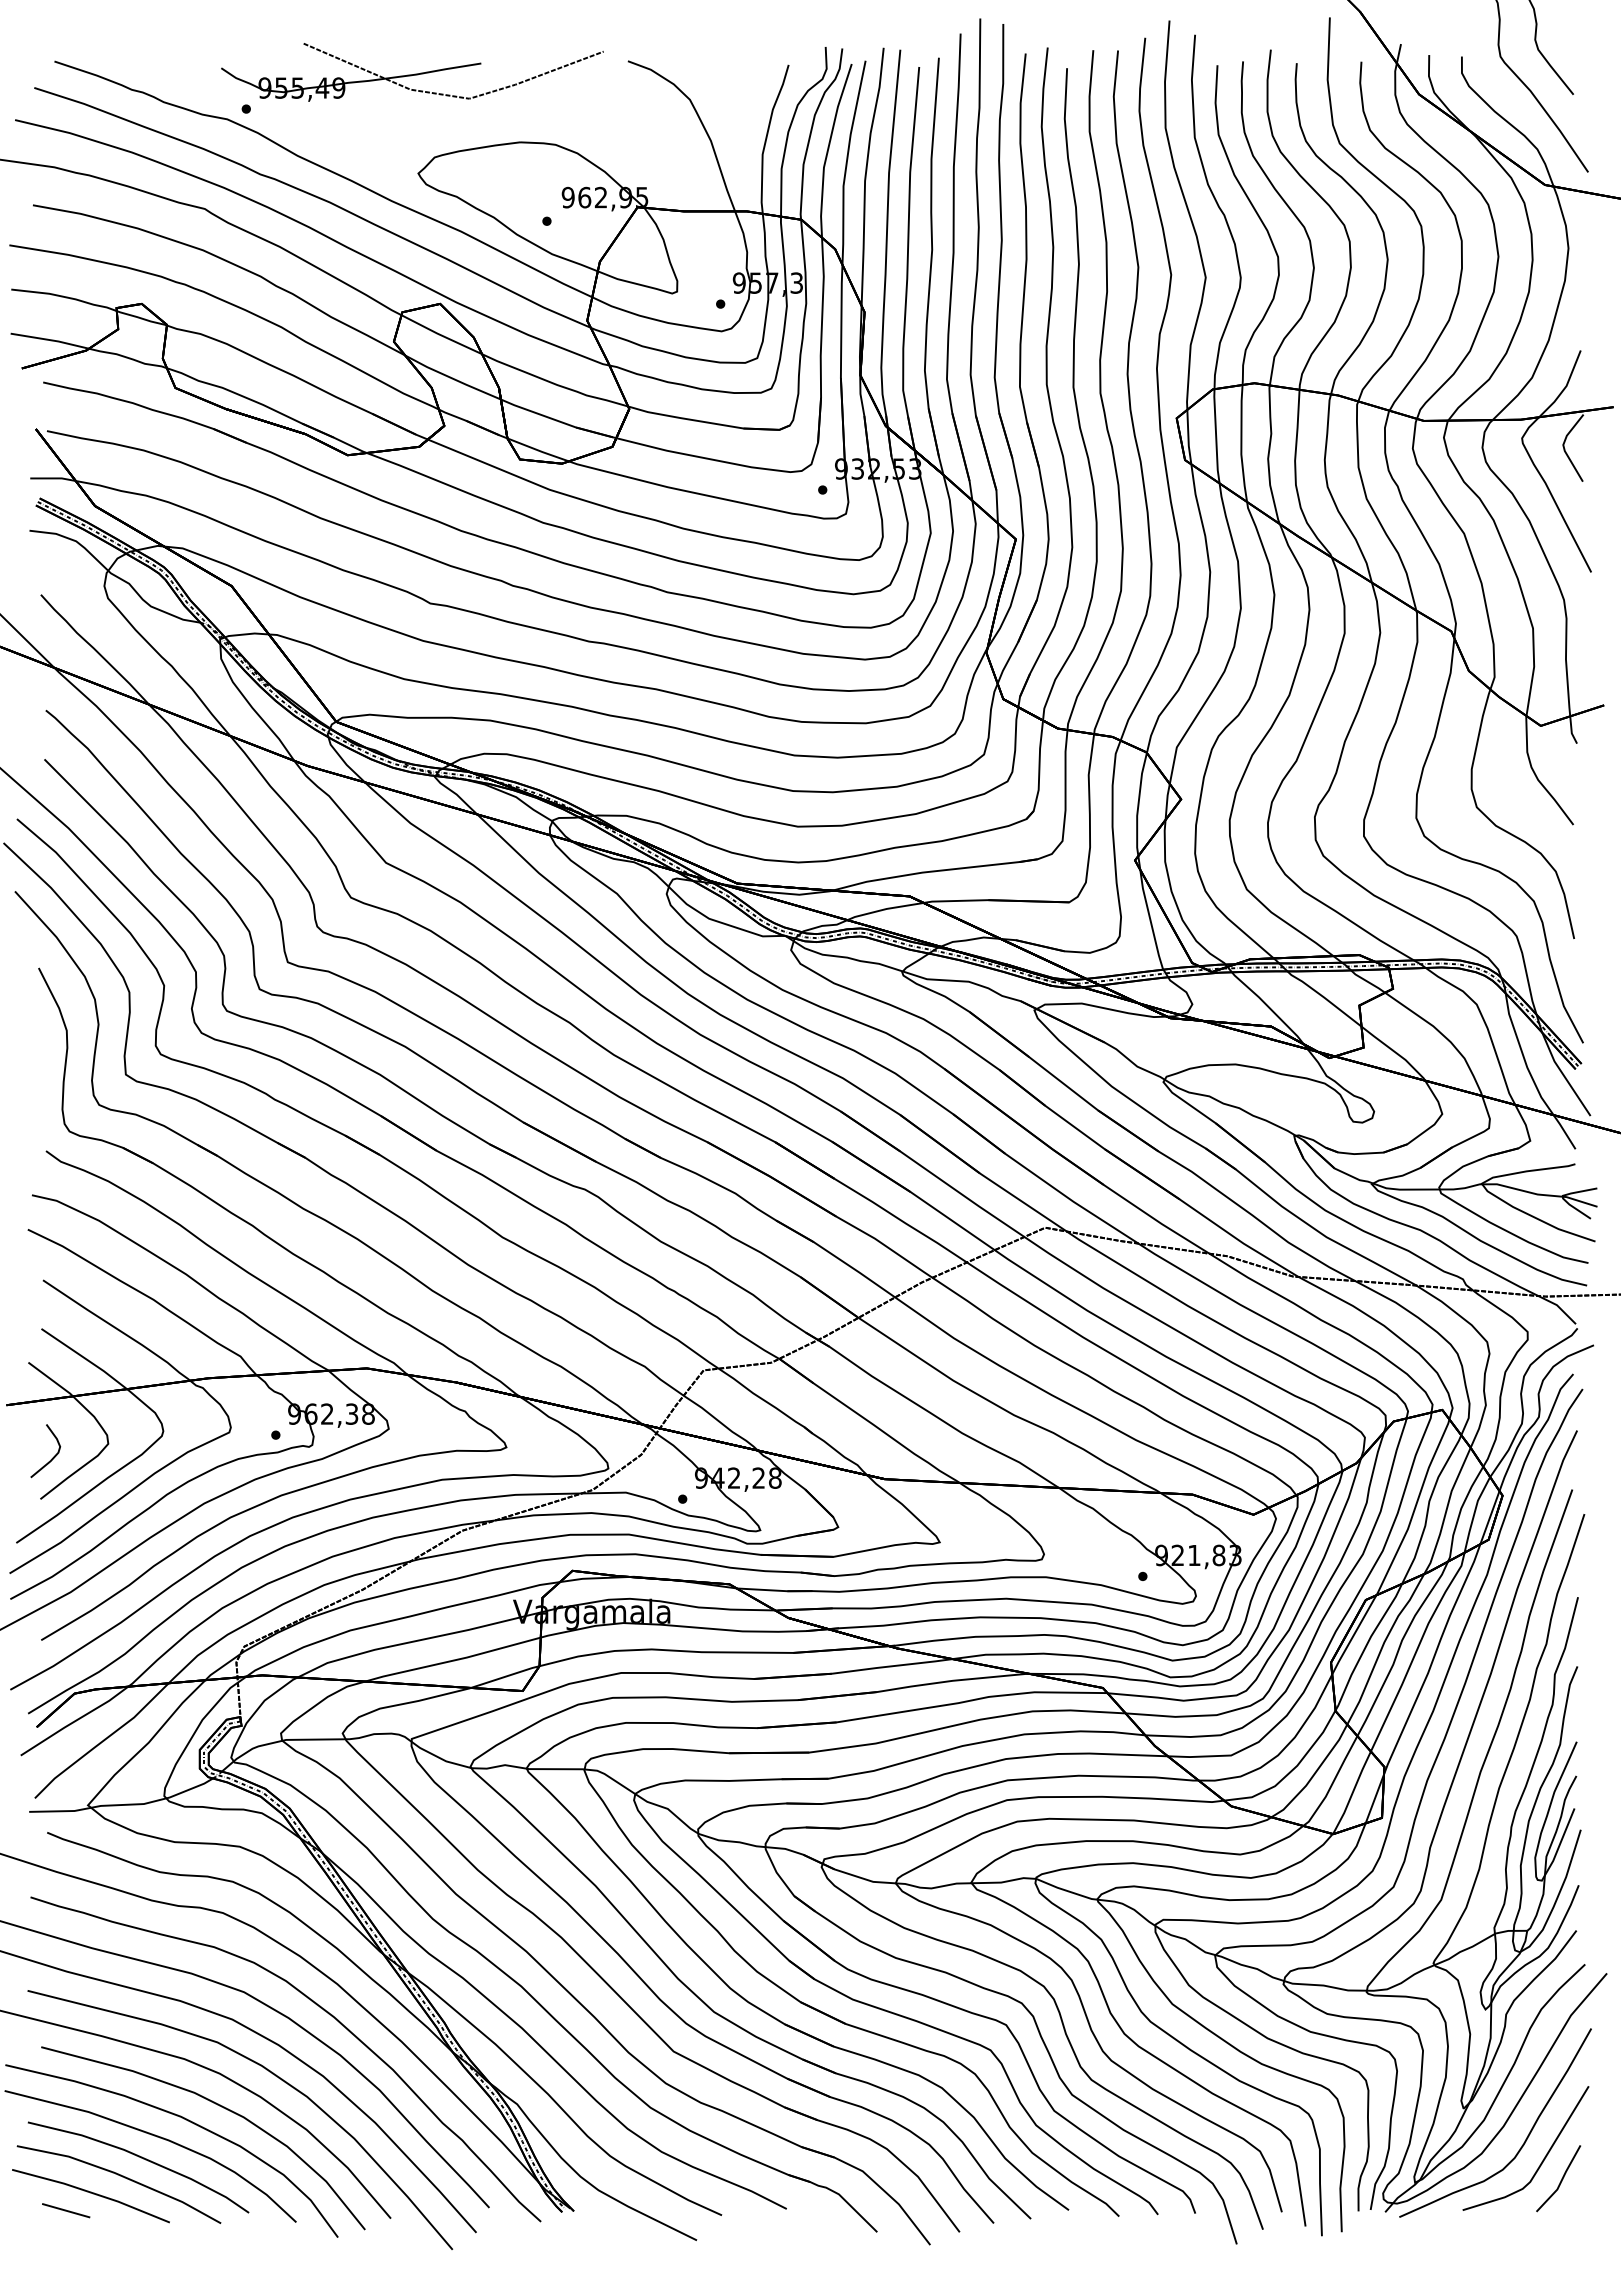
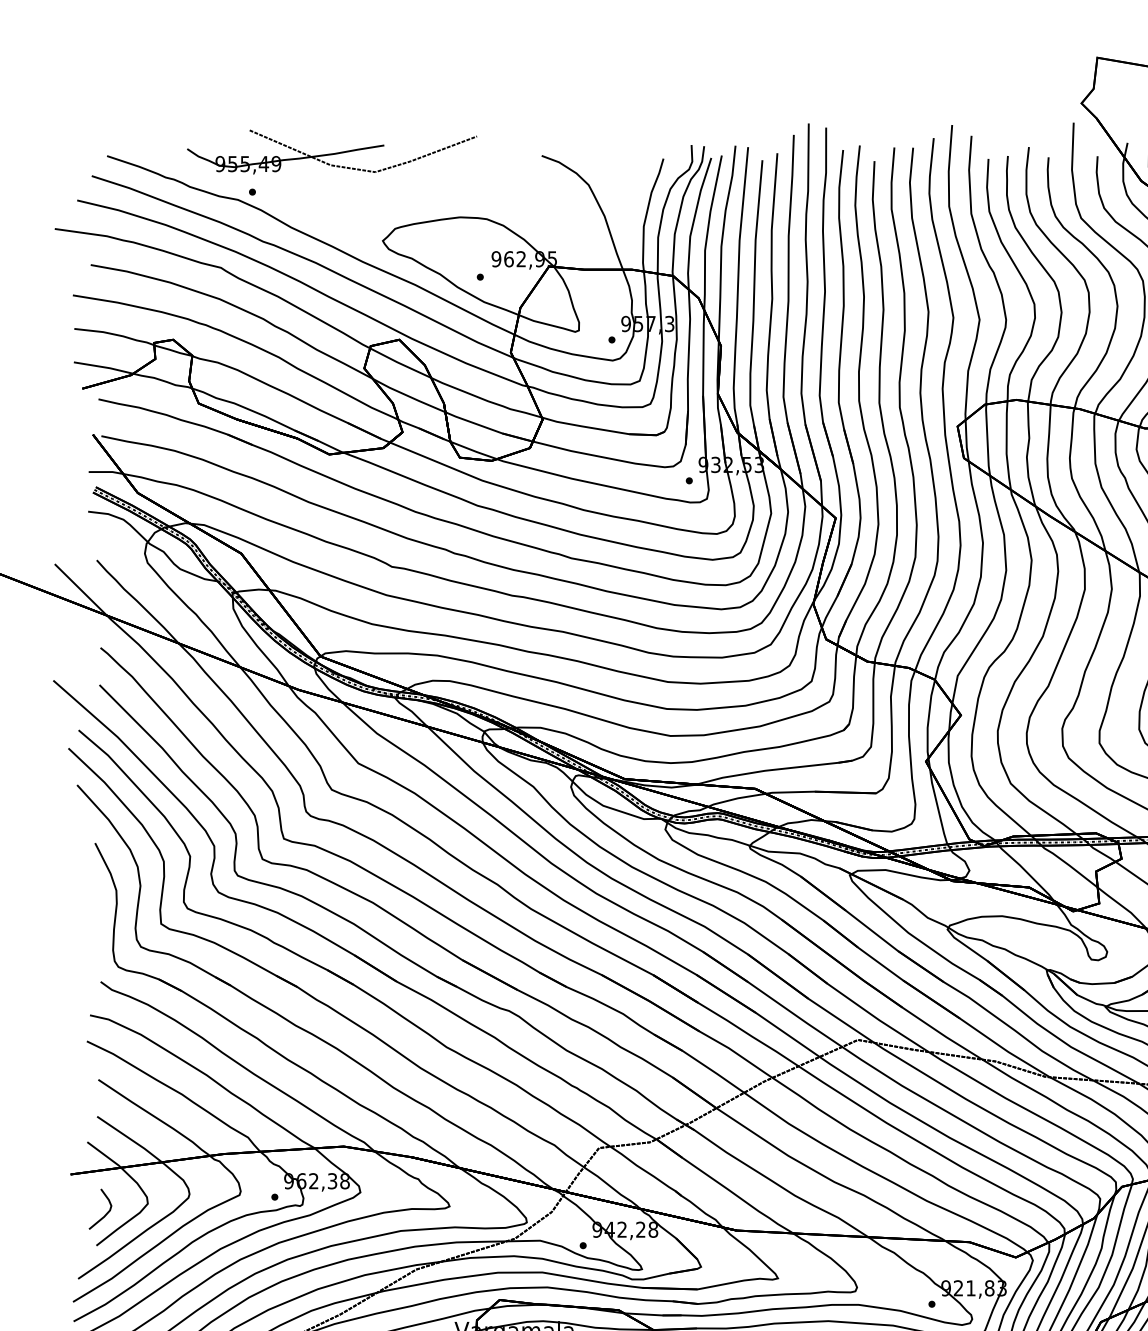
part: (412, 72) -> (332, 152), moved

